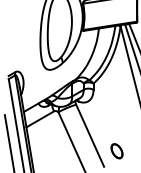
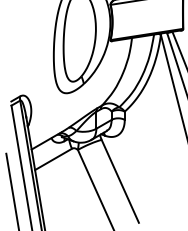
part: (116, 151) -> (155, 202), removed

